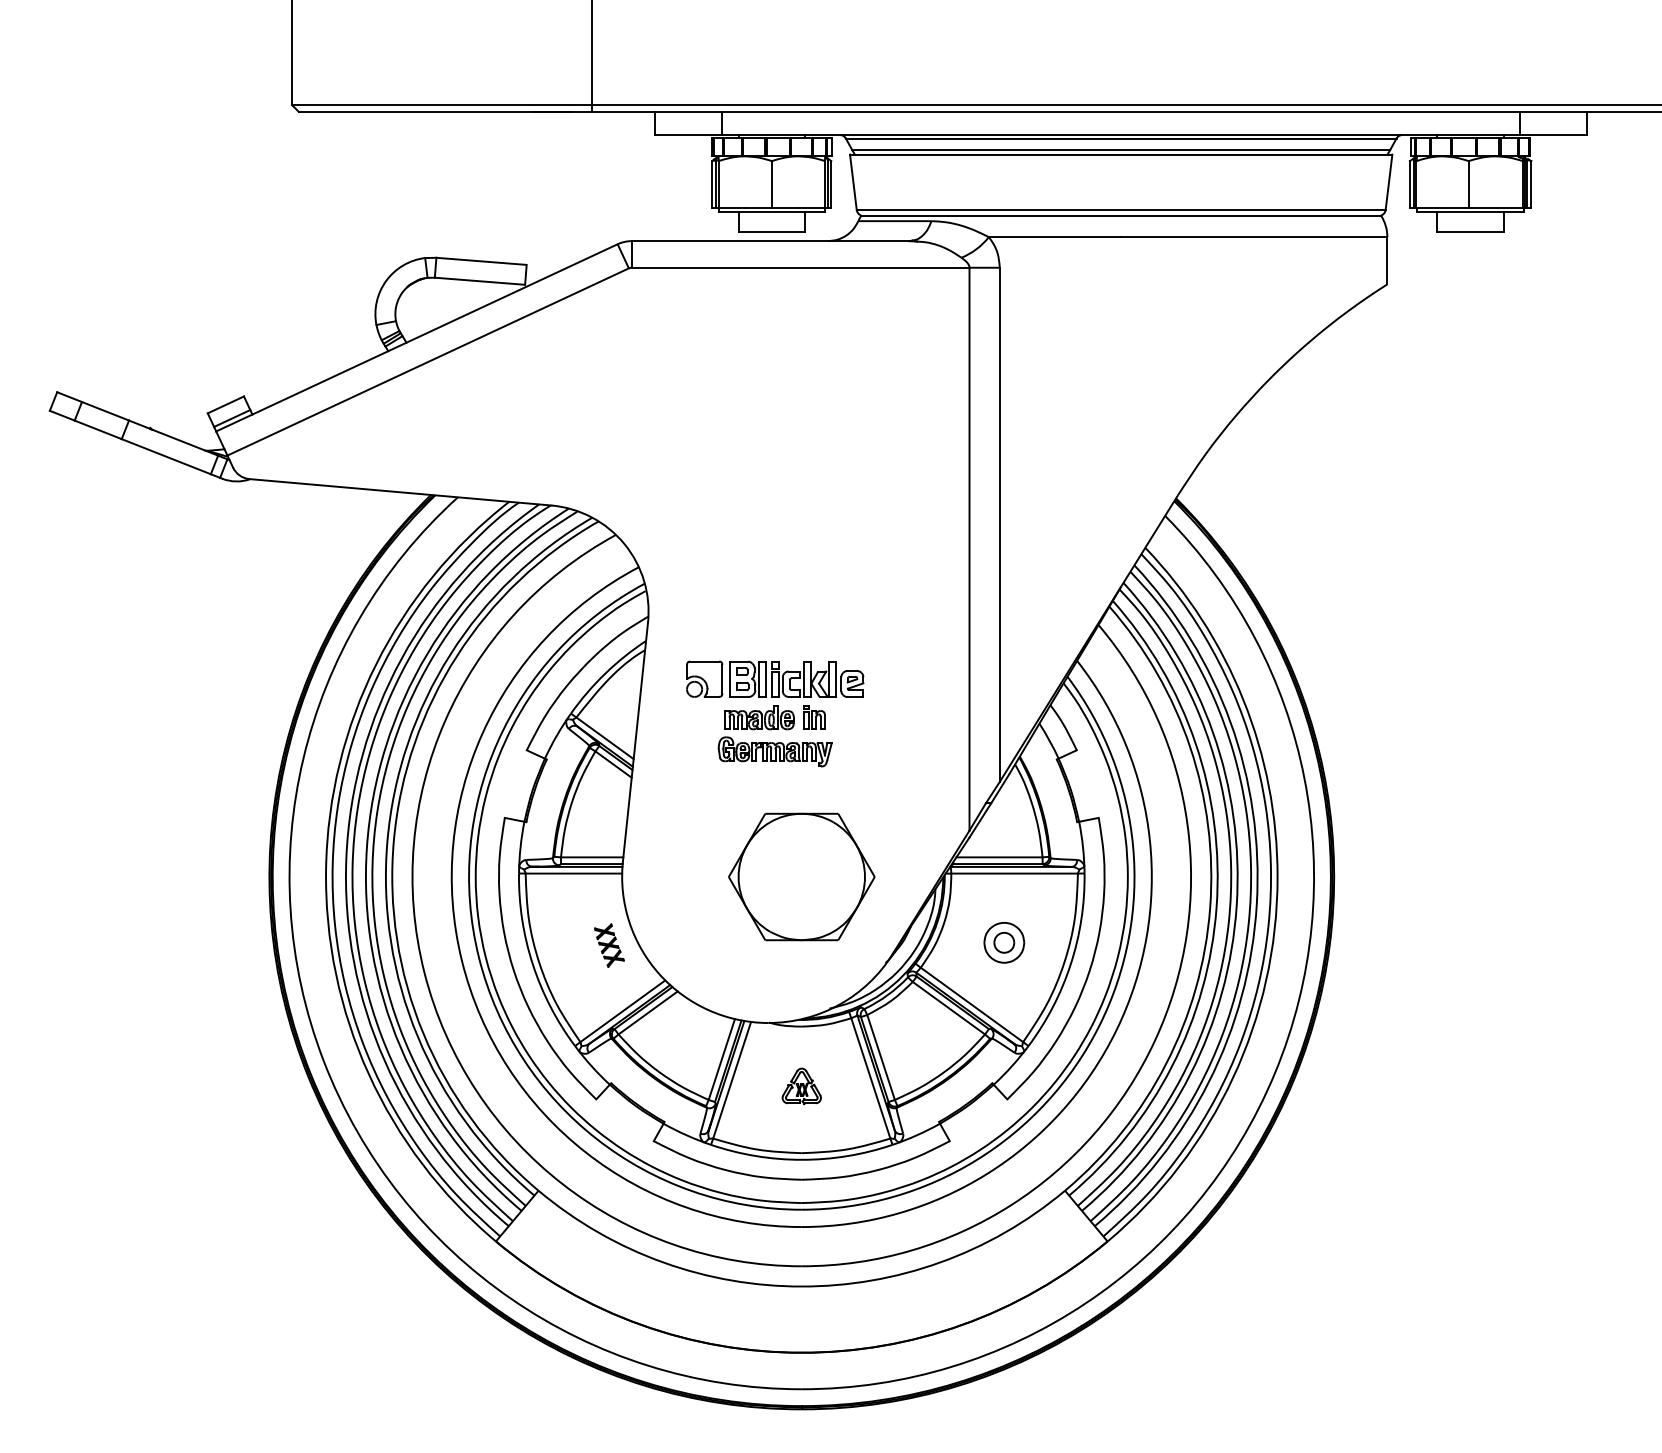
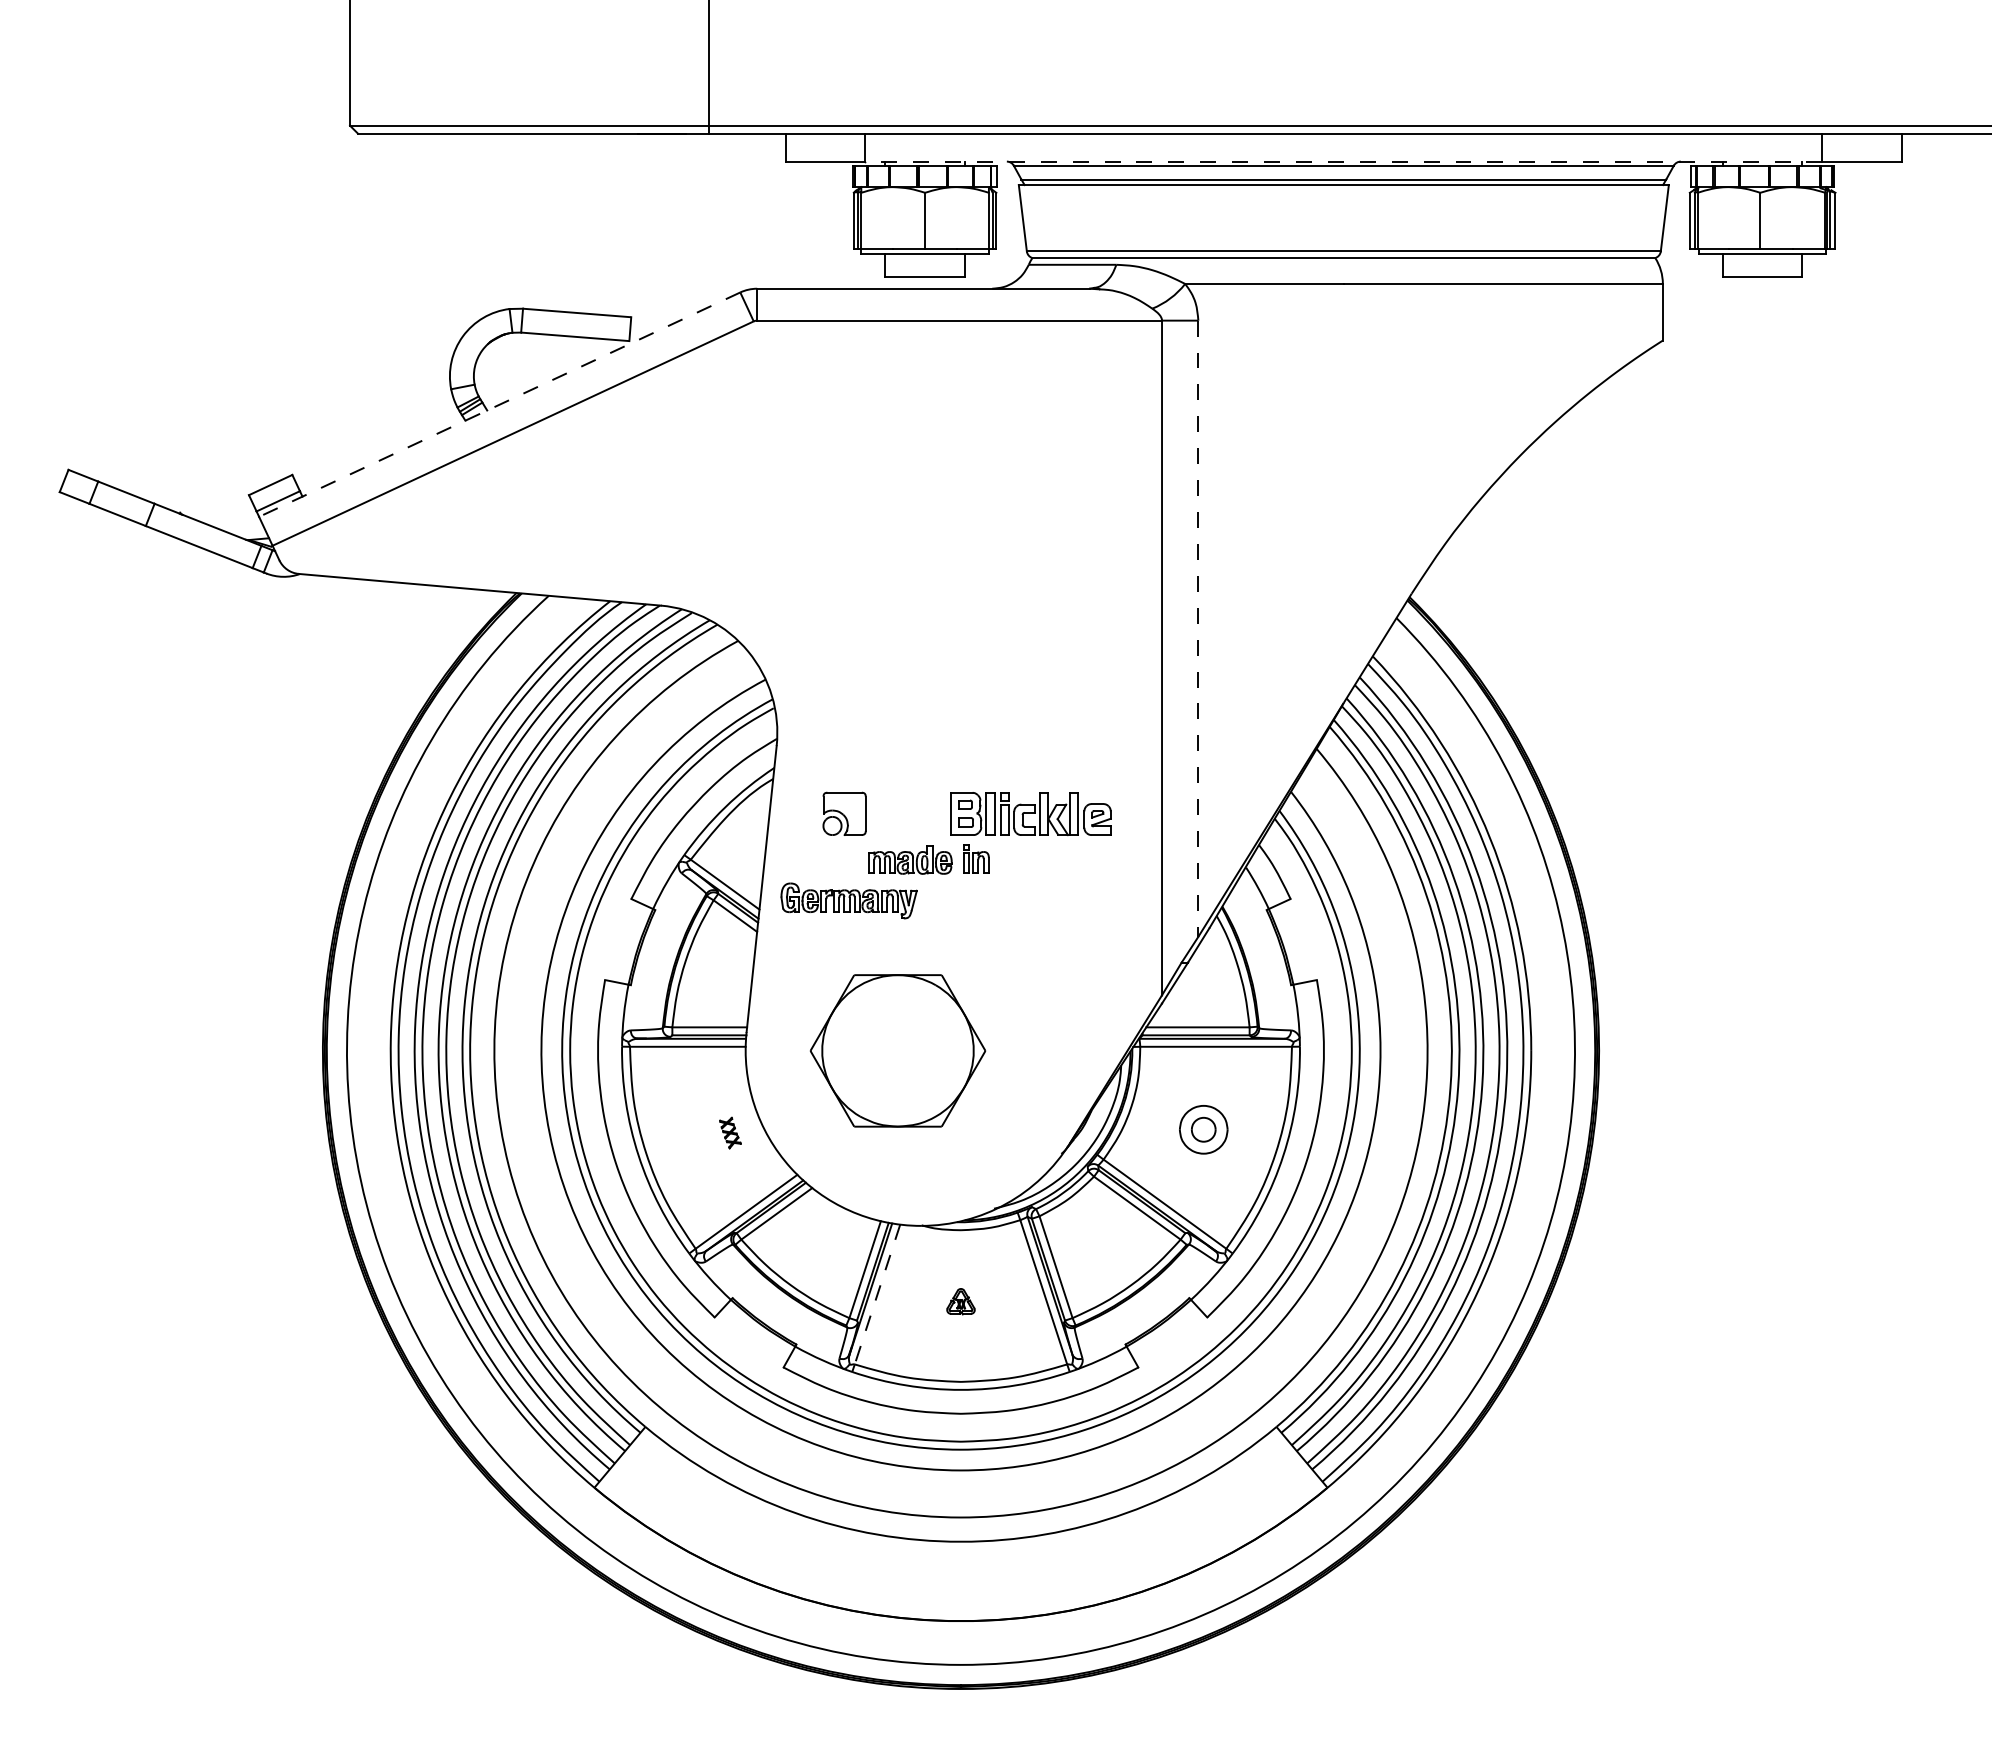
line: (1120, 134) -> (1343, 161), solid -> dashed
line: (416, 337) -> (499, 404), solid -> dashed
line: (999, 525) -> (1198, 629), solid -> dashed
part: (796, 679) -> (1030, 814), moved
part: (774, 751) -> (848, 900), moved
part: (802, 876) -> (898, 1050), moved
part: (609, 945) -> (730, 1132), size x0.6
line: (732, 1081) -> (877, 1295), solid -> dashed
part: (801, 1086) -> (960, 1301), size x0.6

